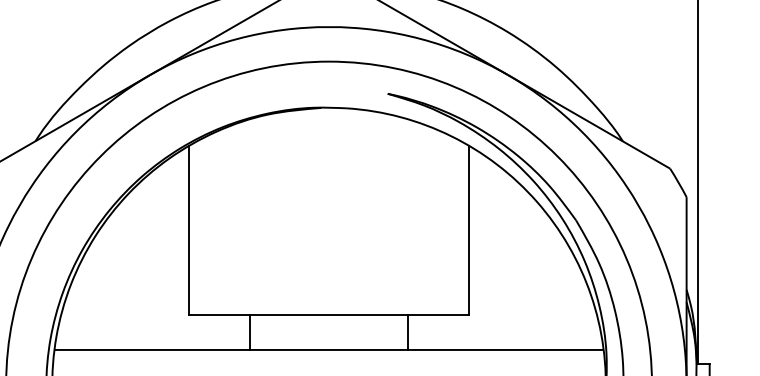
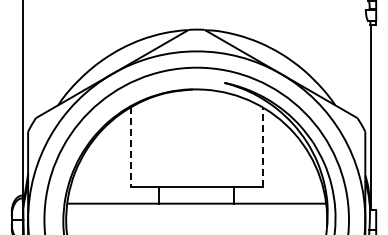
line: (468, 228) -> (262, 146), solid -> dashed
line: (188, 230) -> (130, 147), solid -> dashed

